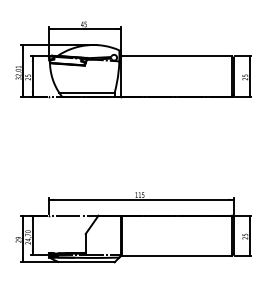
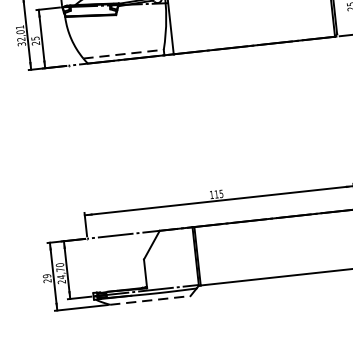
line: (86, 92) -> (122, 53), solid -> dashed
line: (86, 262) -> (149, 300), solid -> dashed

